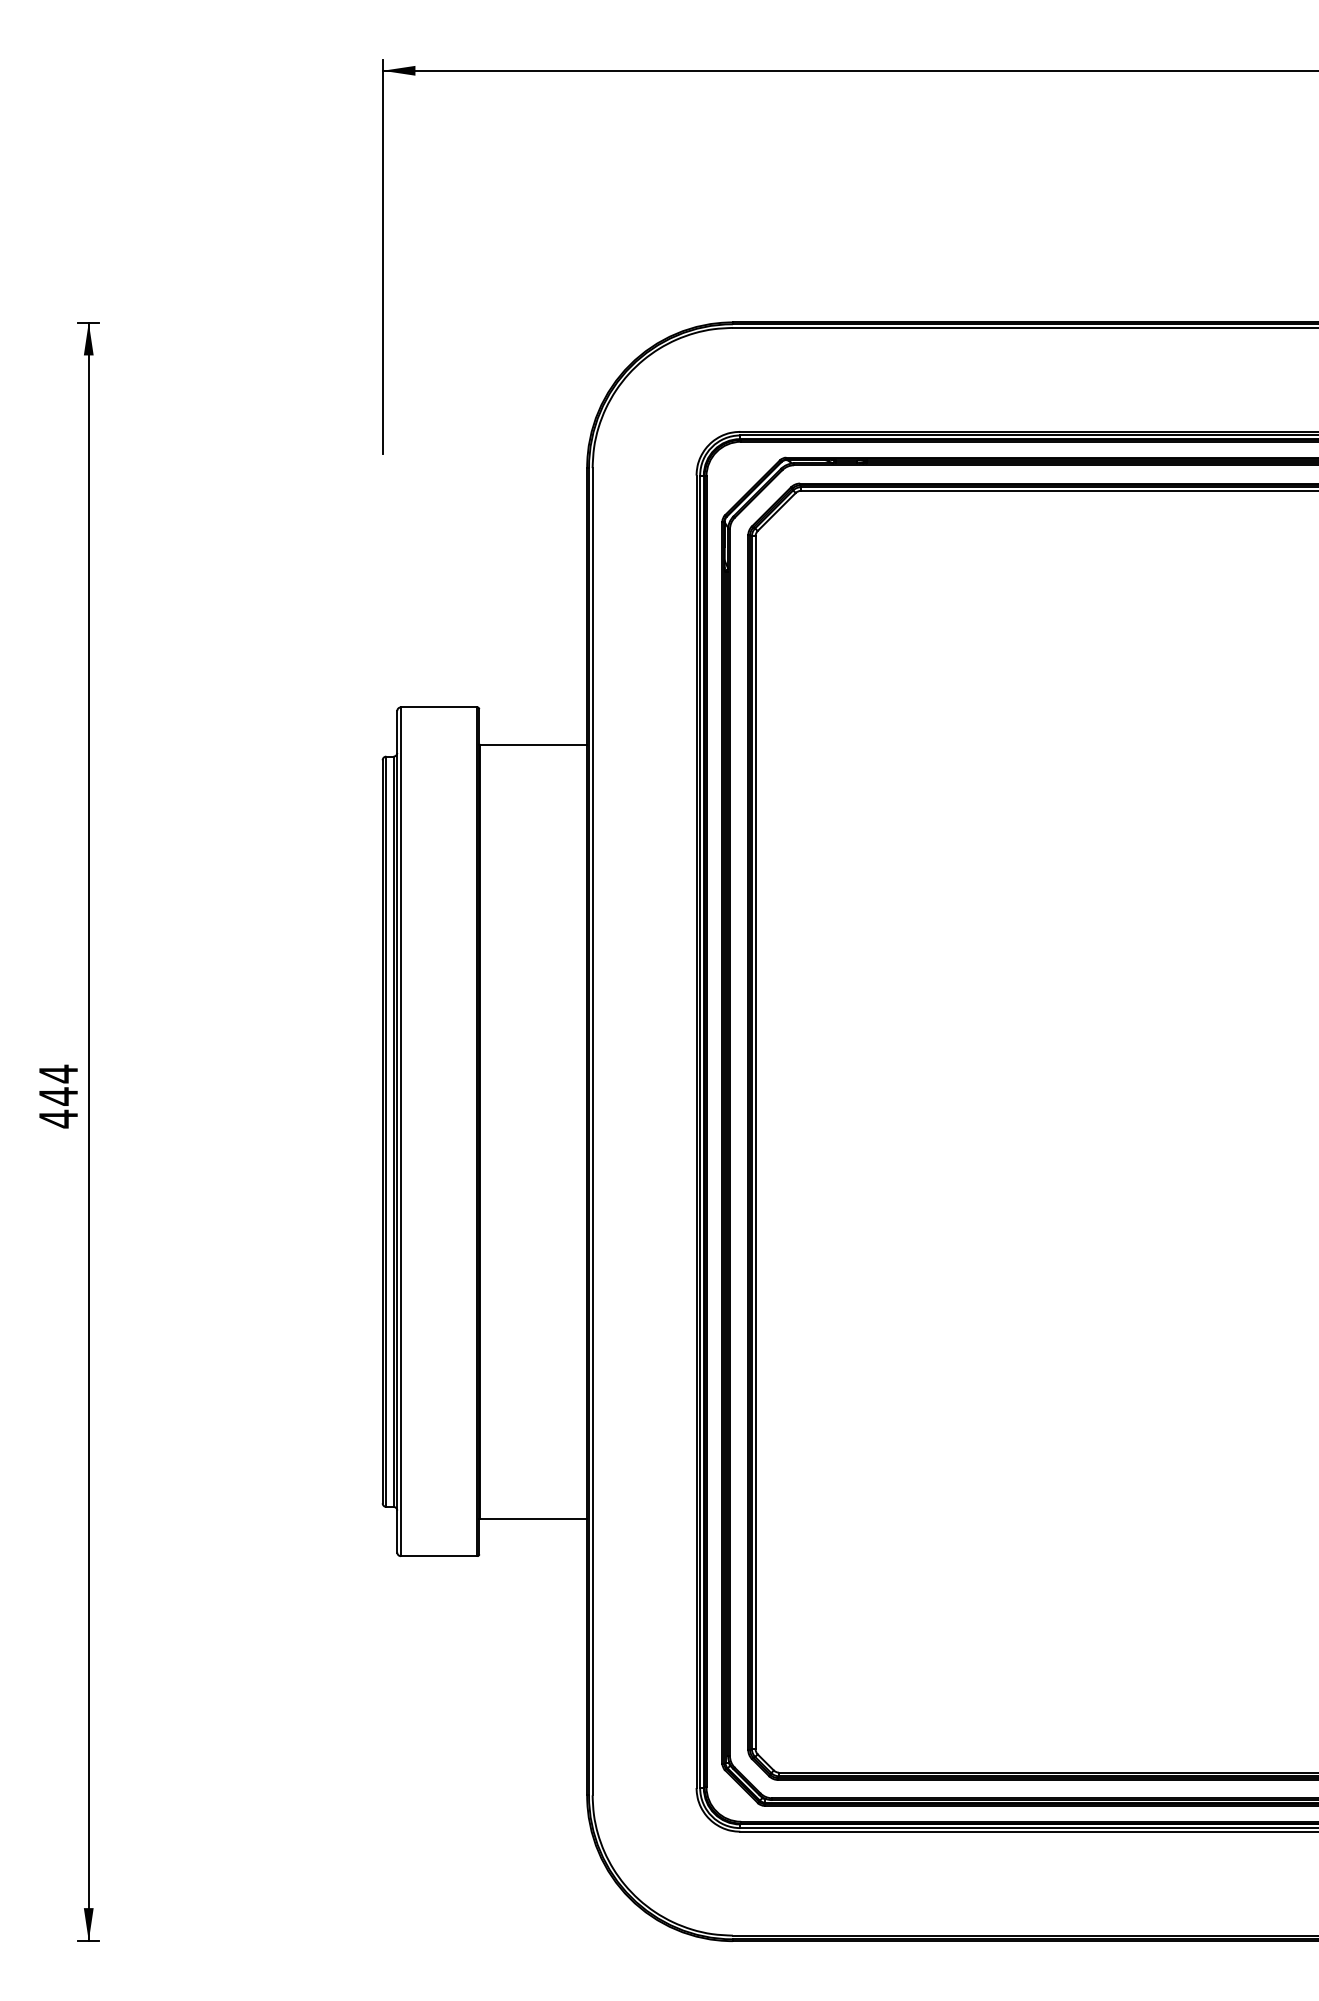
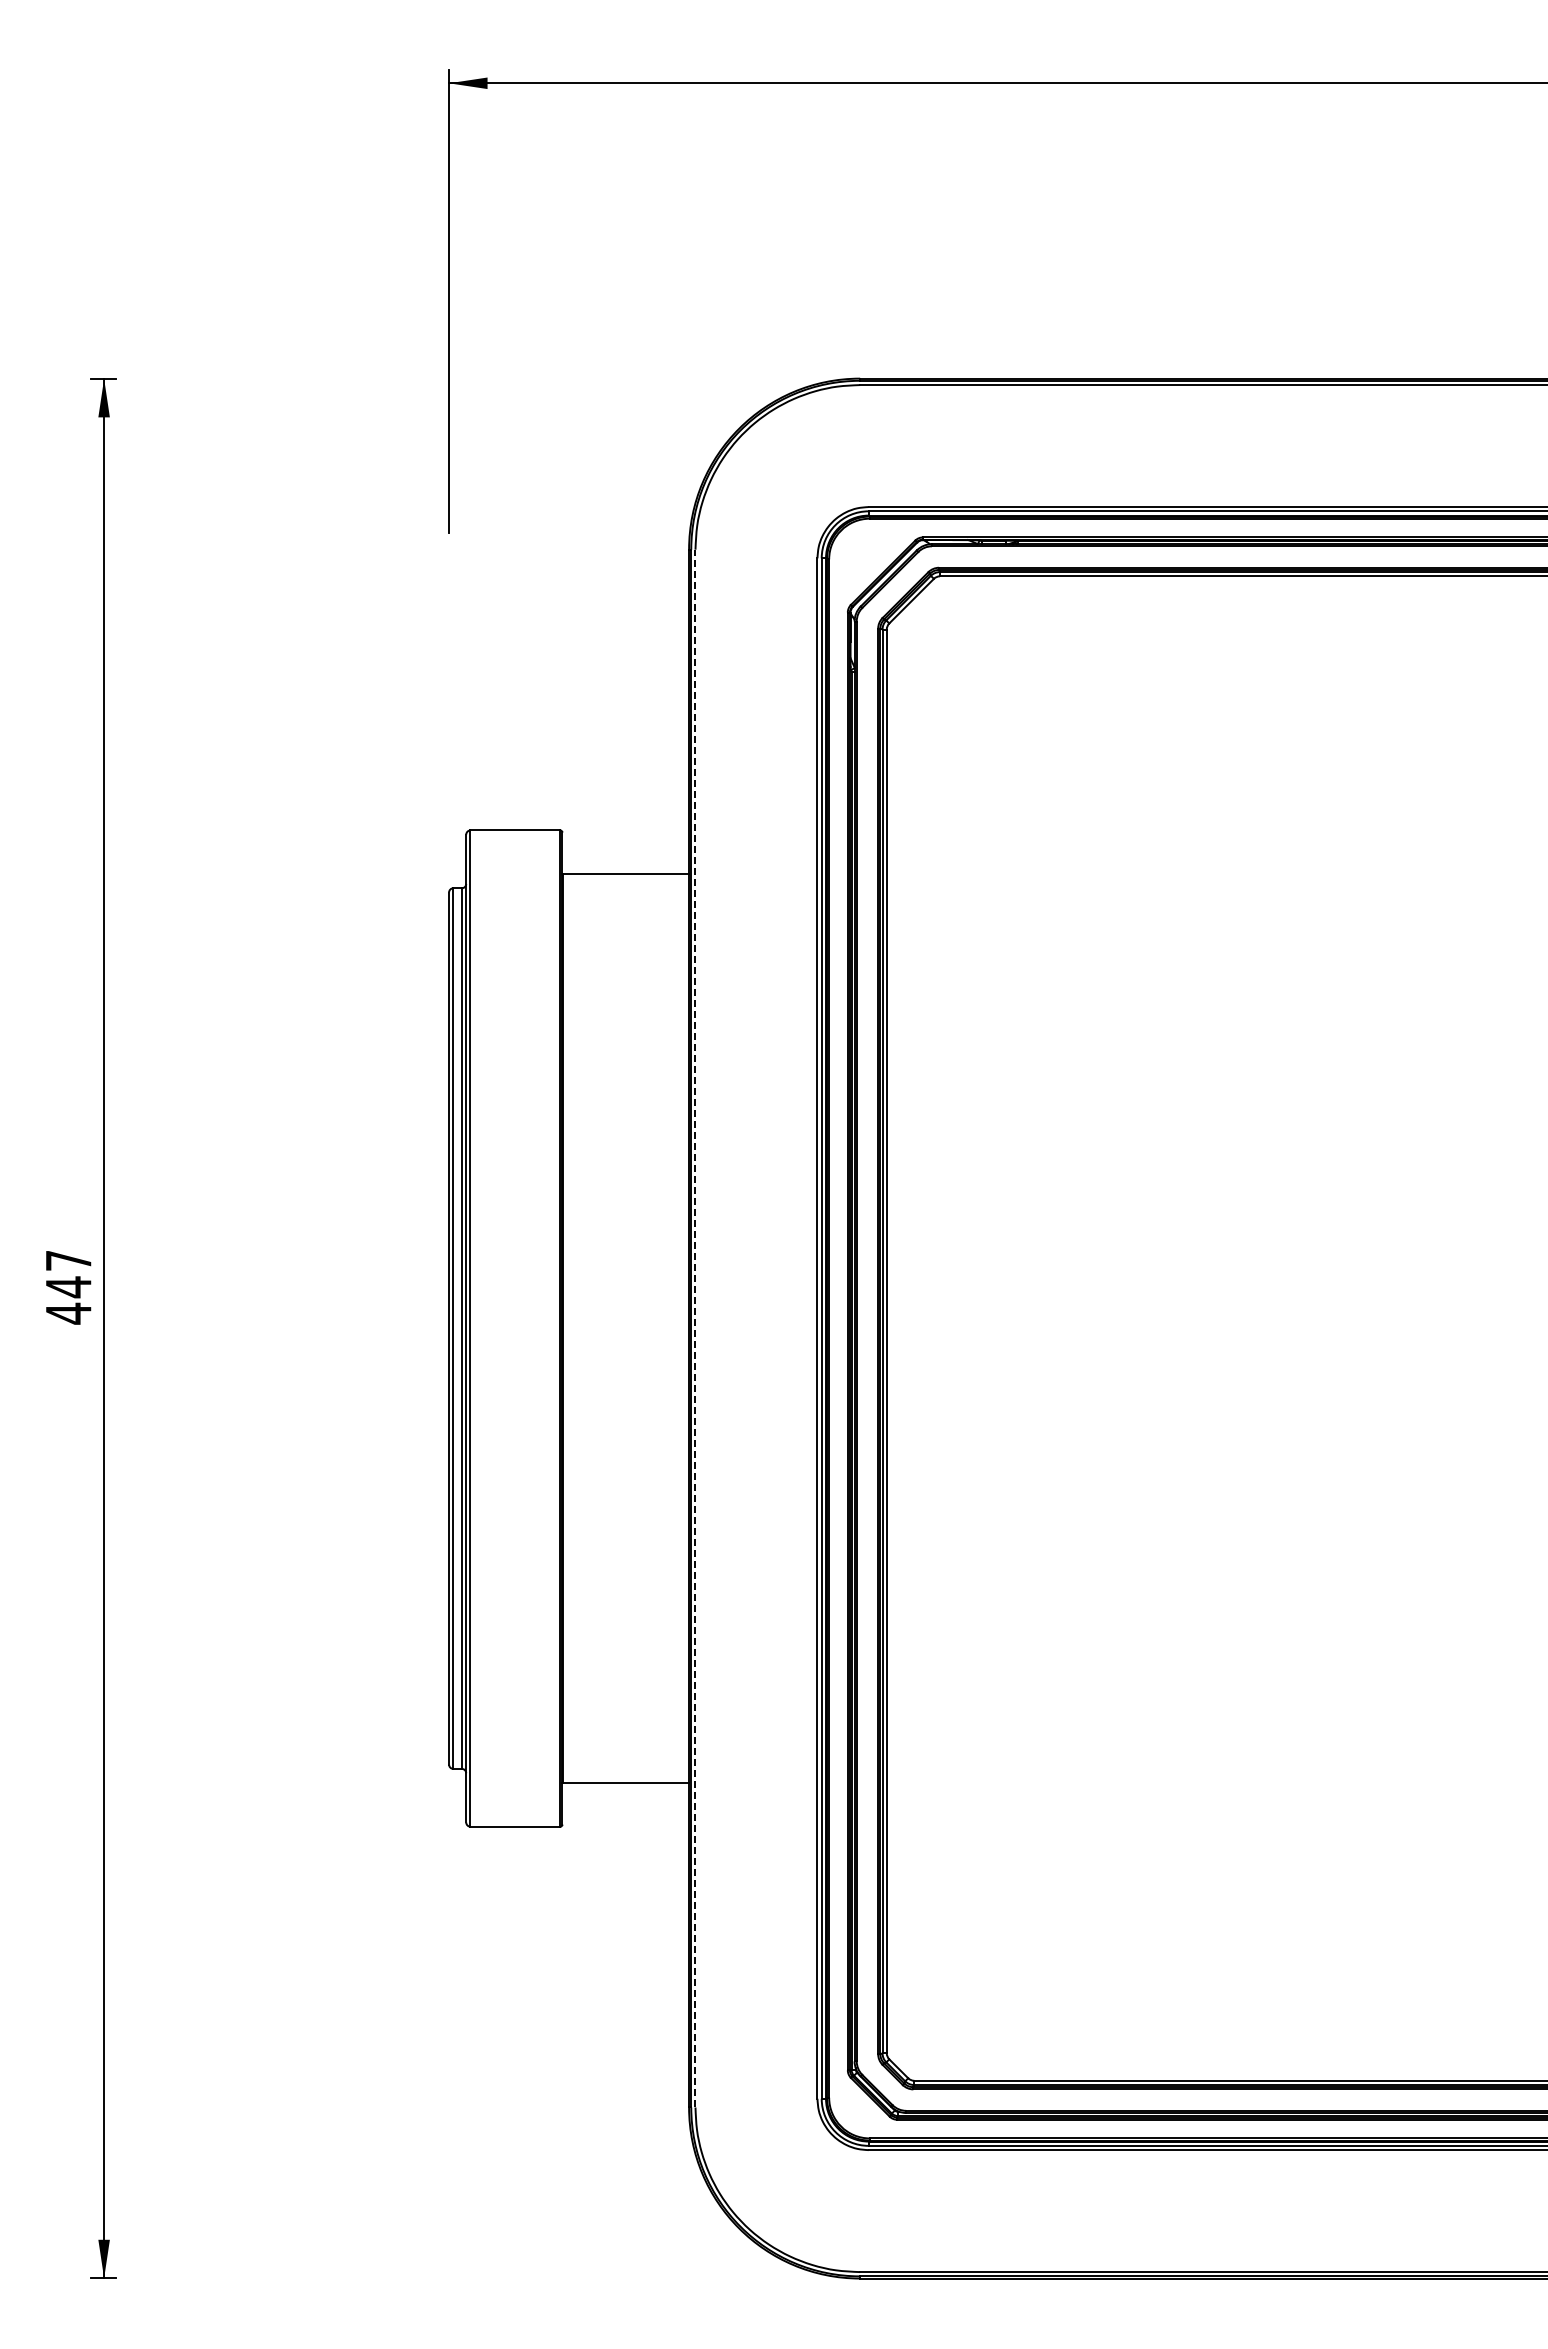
text: (58, 1073) -> (68, 1260), 444 -> 447
line: (592, 1131) -> (695, 1328), solid -> dashed

